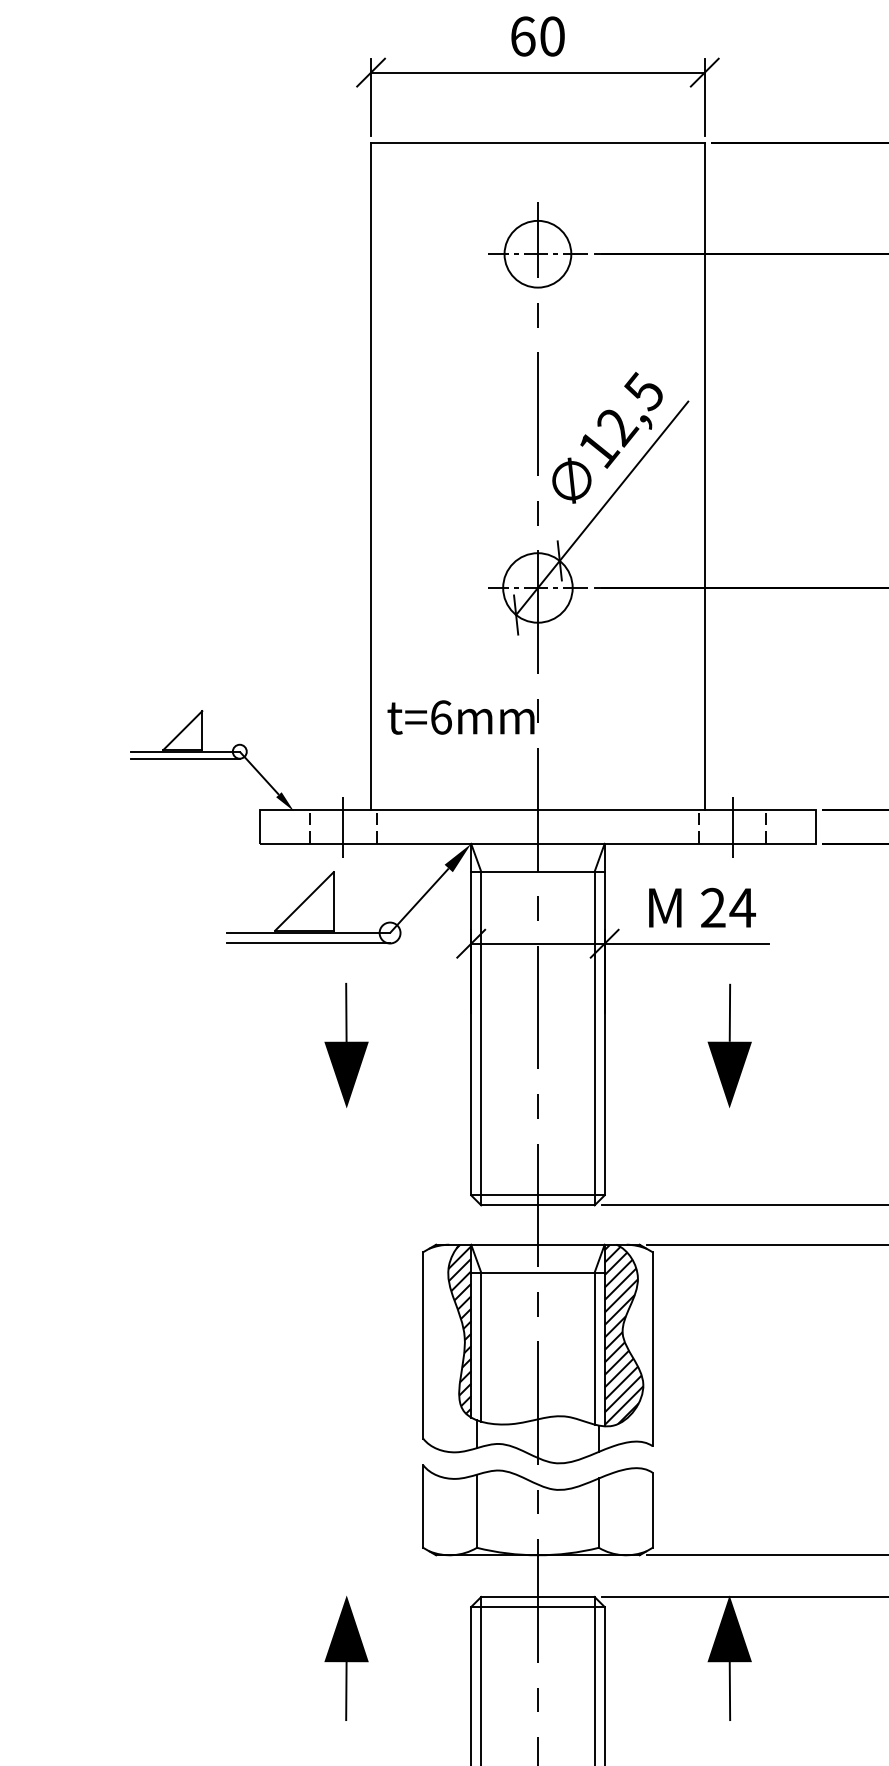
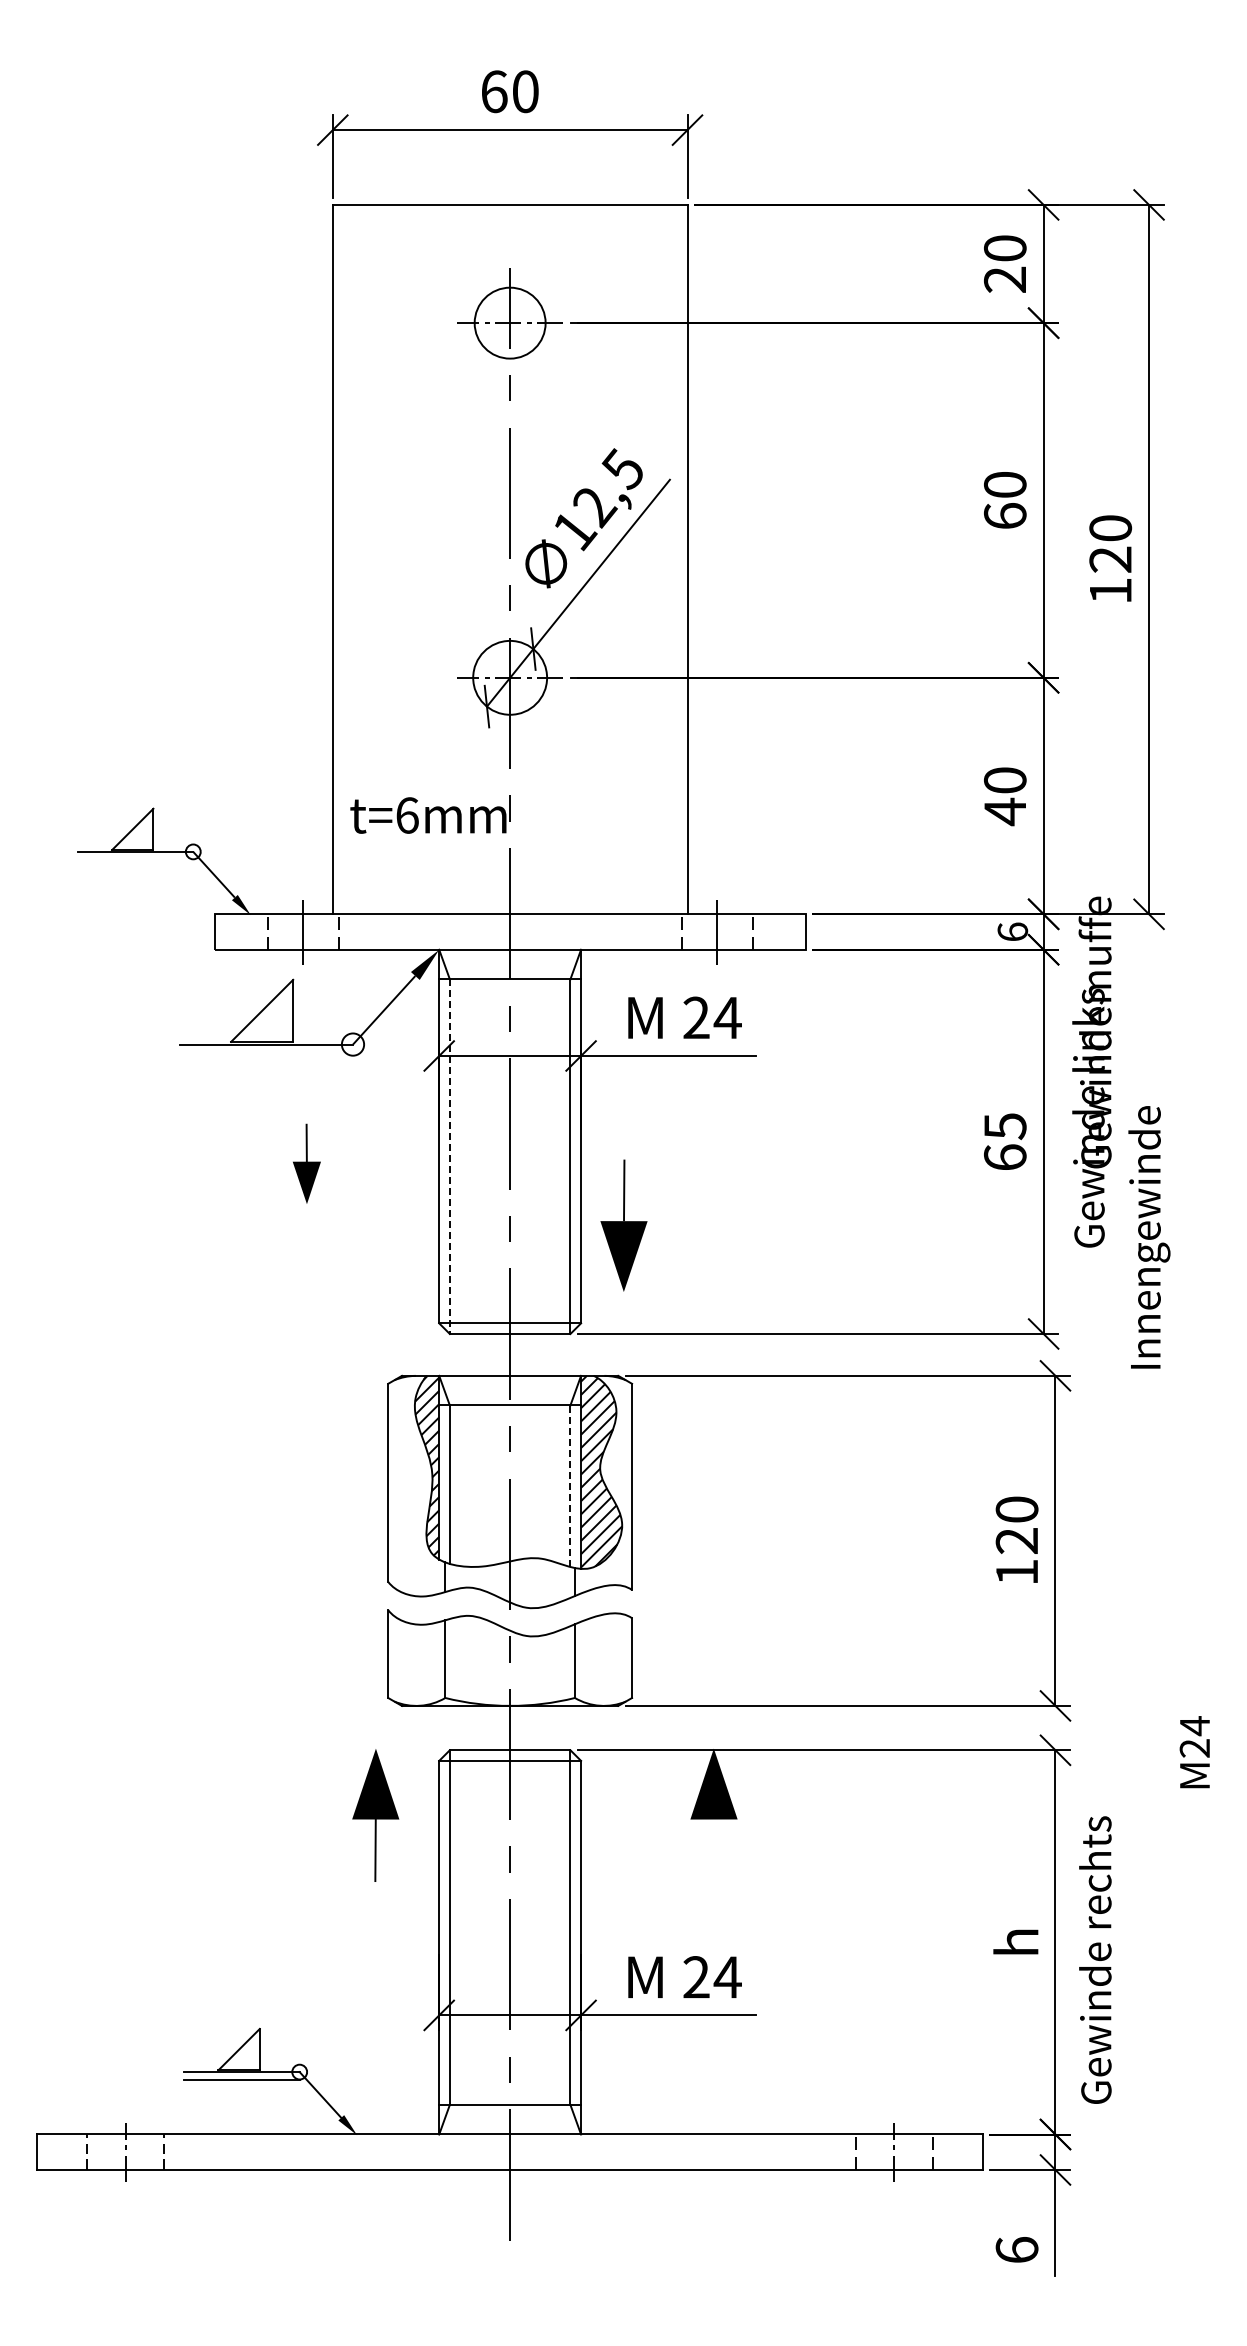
line: (185, 758) -> (135, 859), removed
line: (308, 943) -> (266, 1055), removed
line: (480, 1039) -> (449, 1157), solid -> dashed
part: (346, 1044) -> (306, 1163), size x0.6
part: (729, 1045) -> (623, 1225), moved
line: (594, 1348) -> (570, 1486), solid -> dashed
part: (346, 1658) -> (375, 1815), moved
line: (730, 1691) -> (714, 1850), removed

